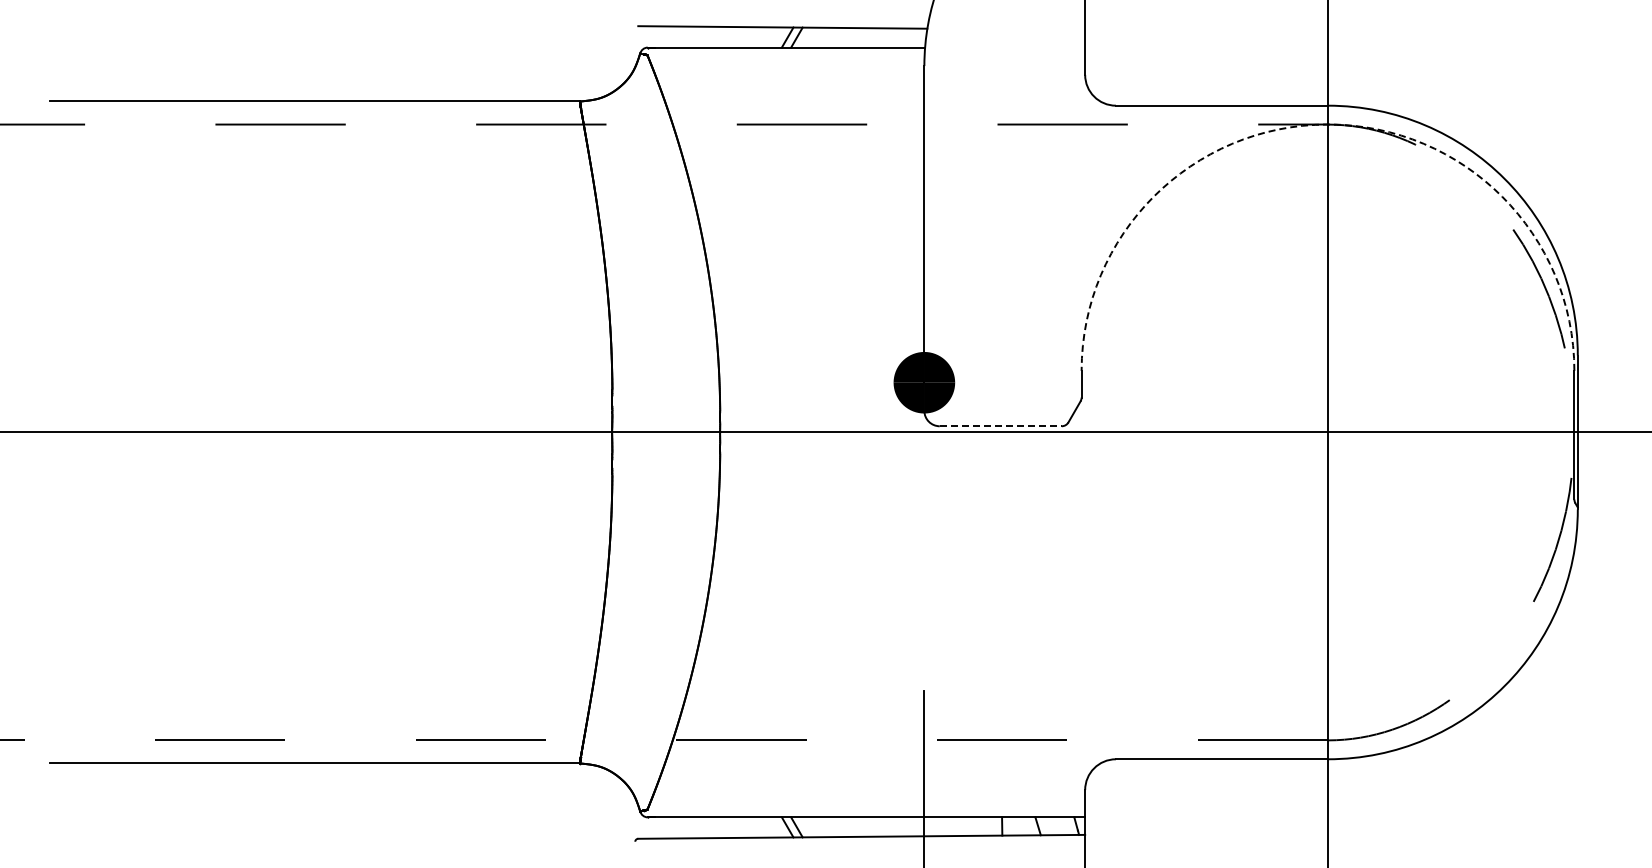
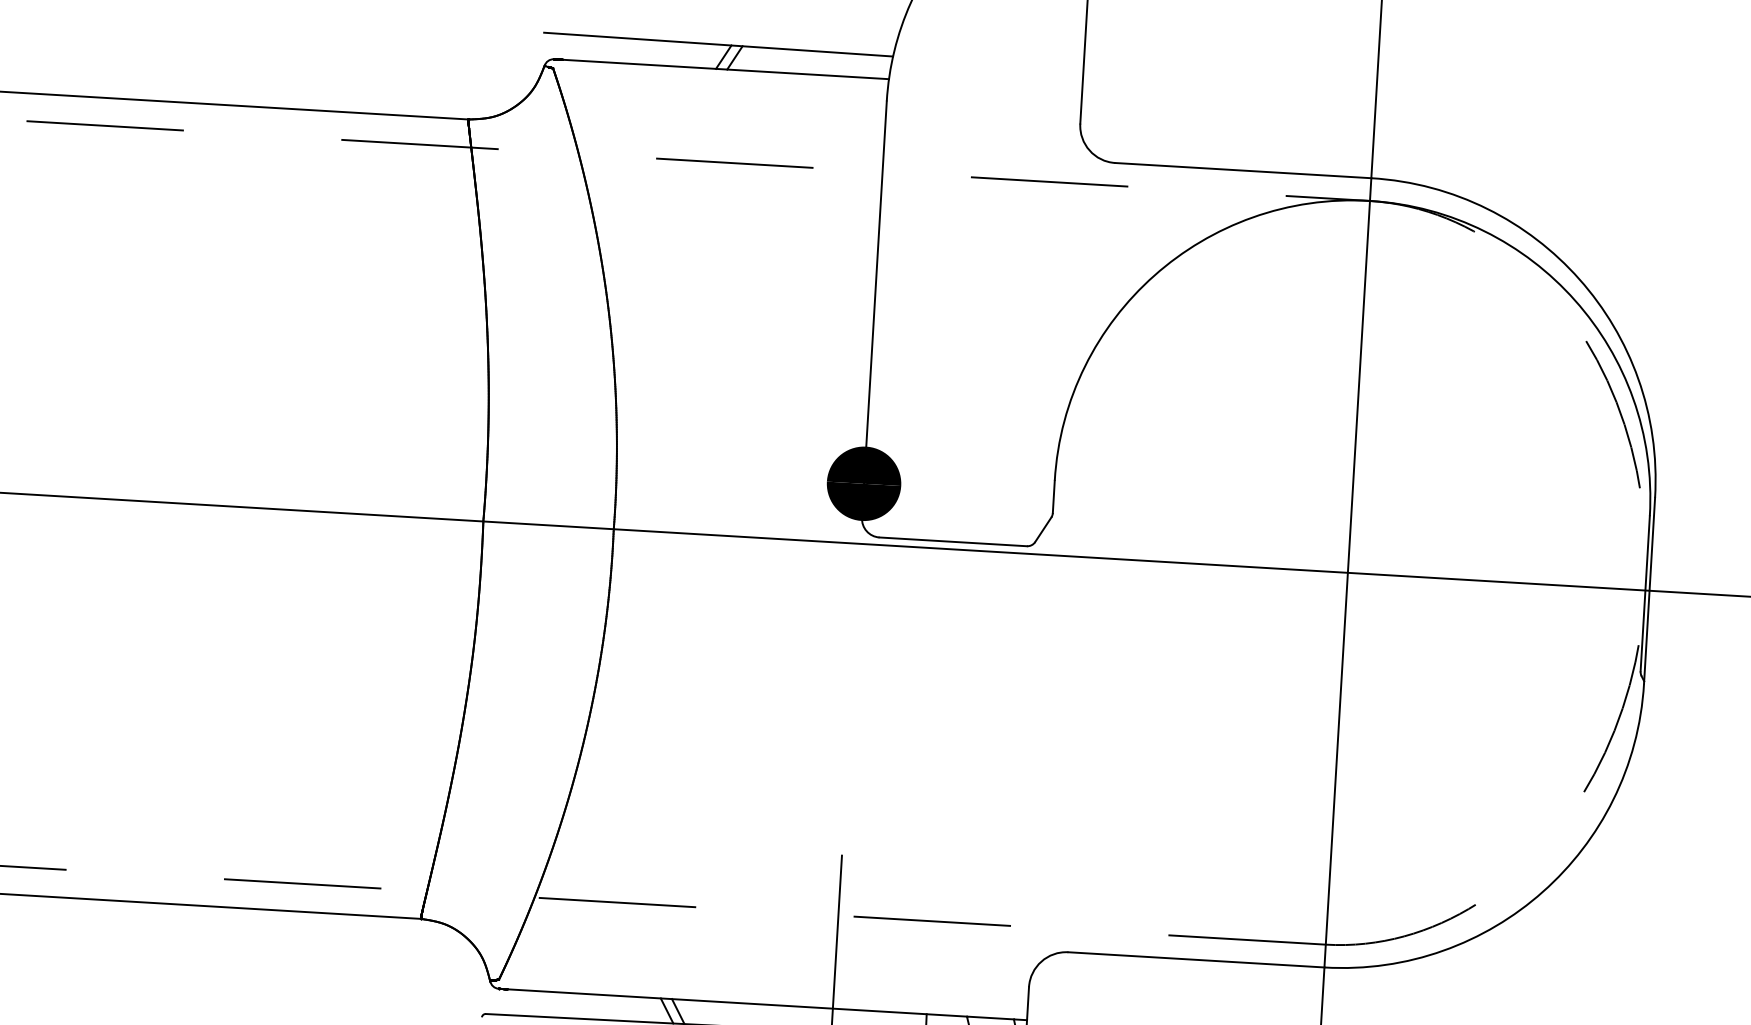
arc: (1327, 124) -> (1369, 200), dashed -> solid
line: (1001, 426) -> (954, 542), dashed -> solid

